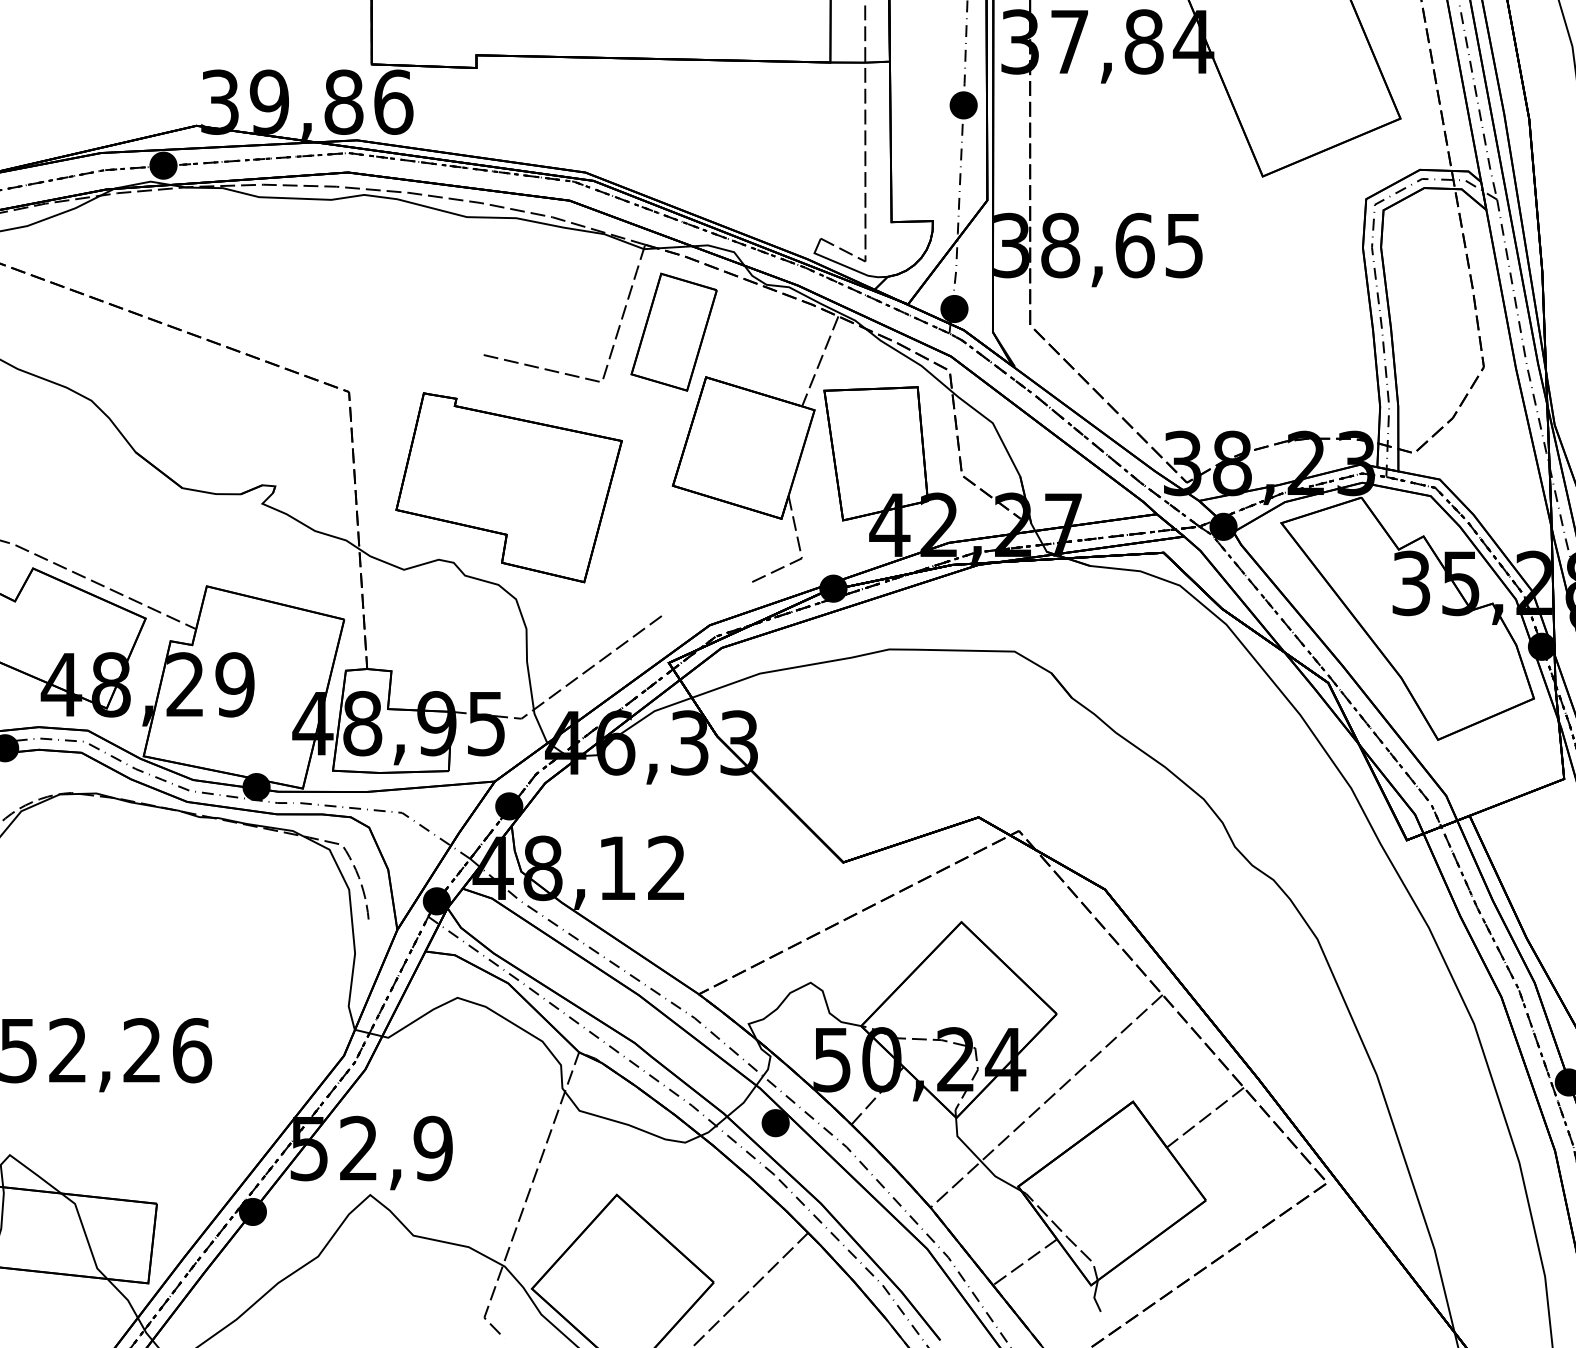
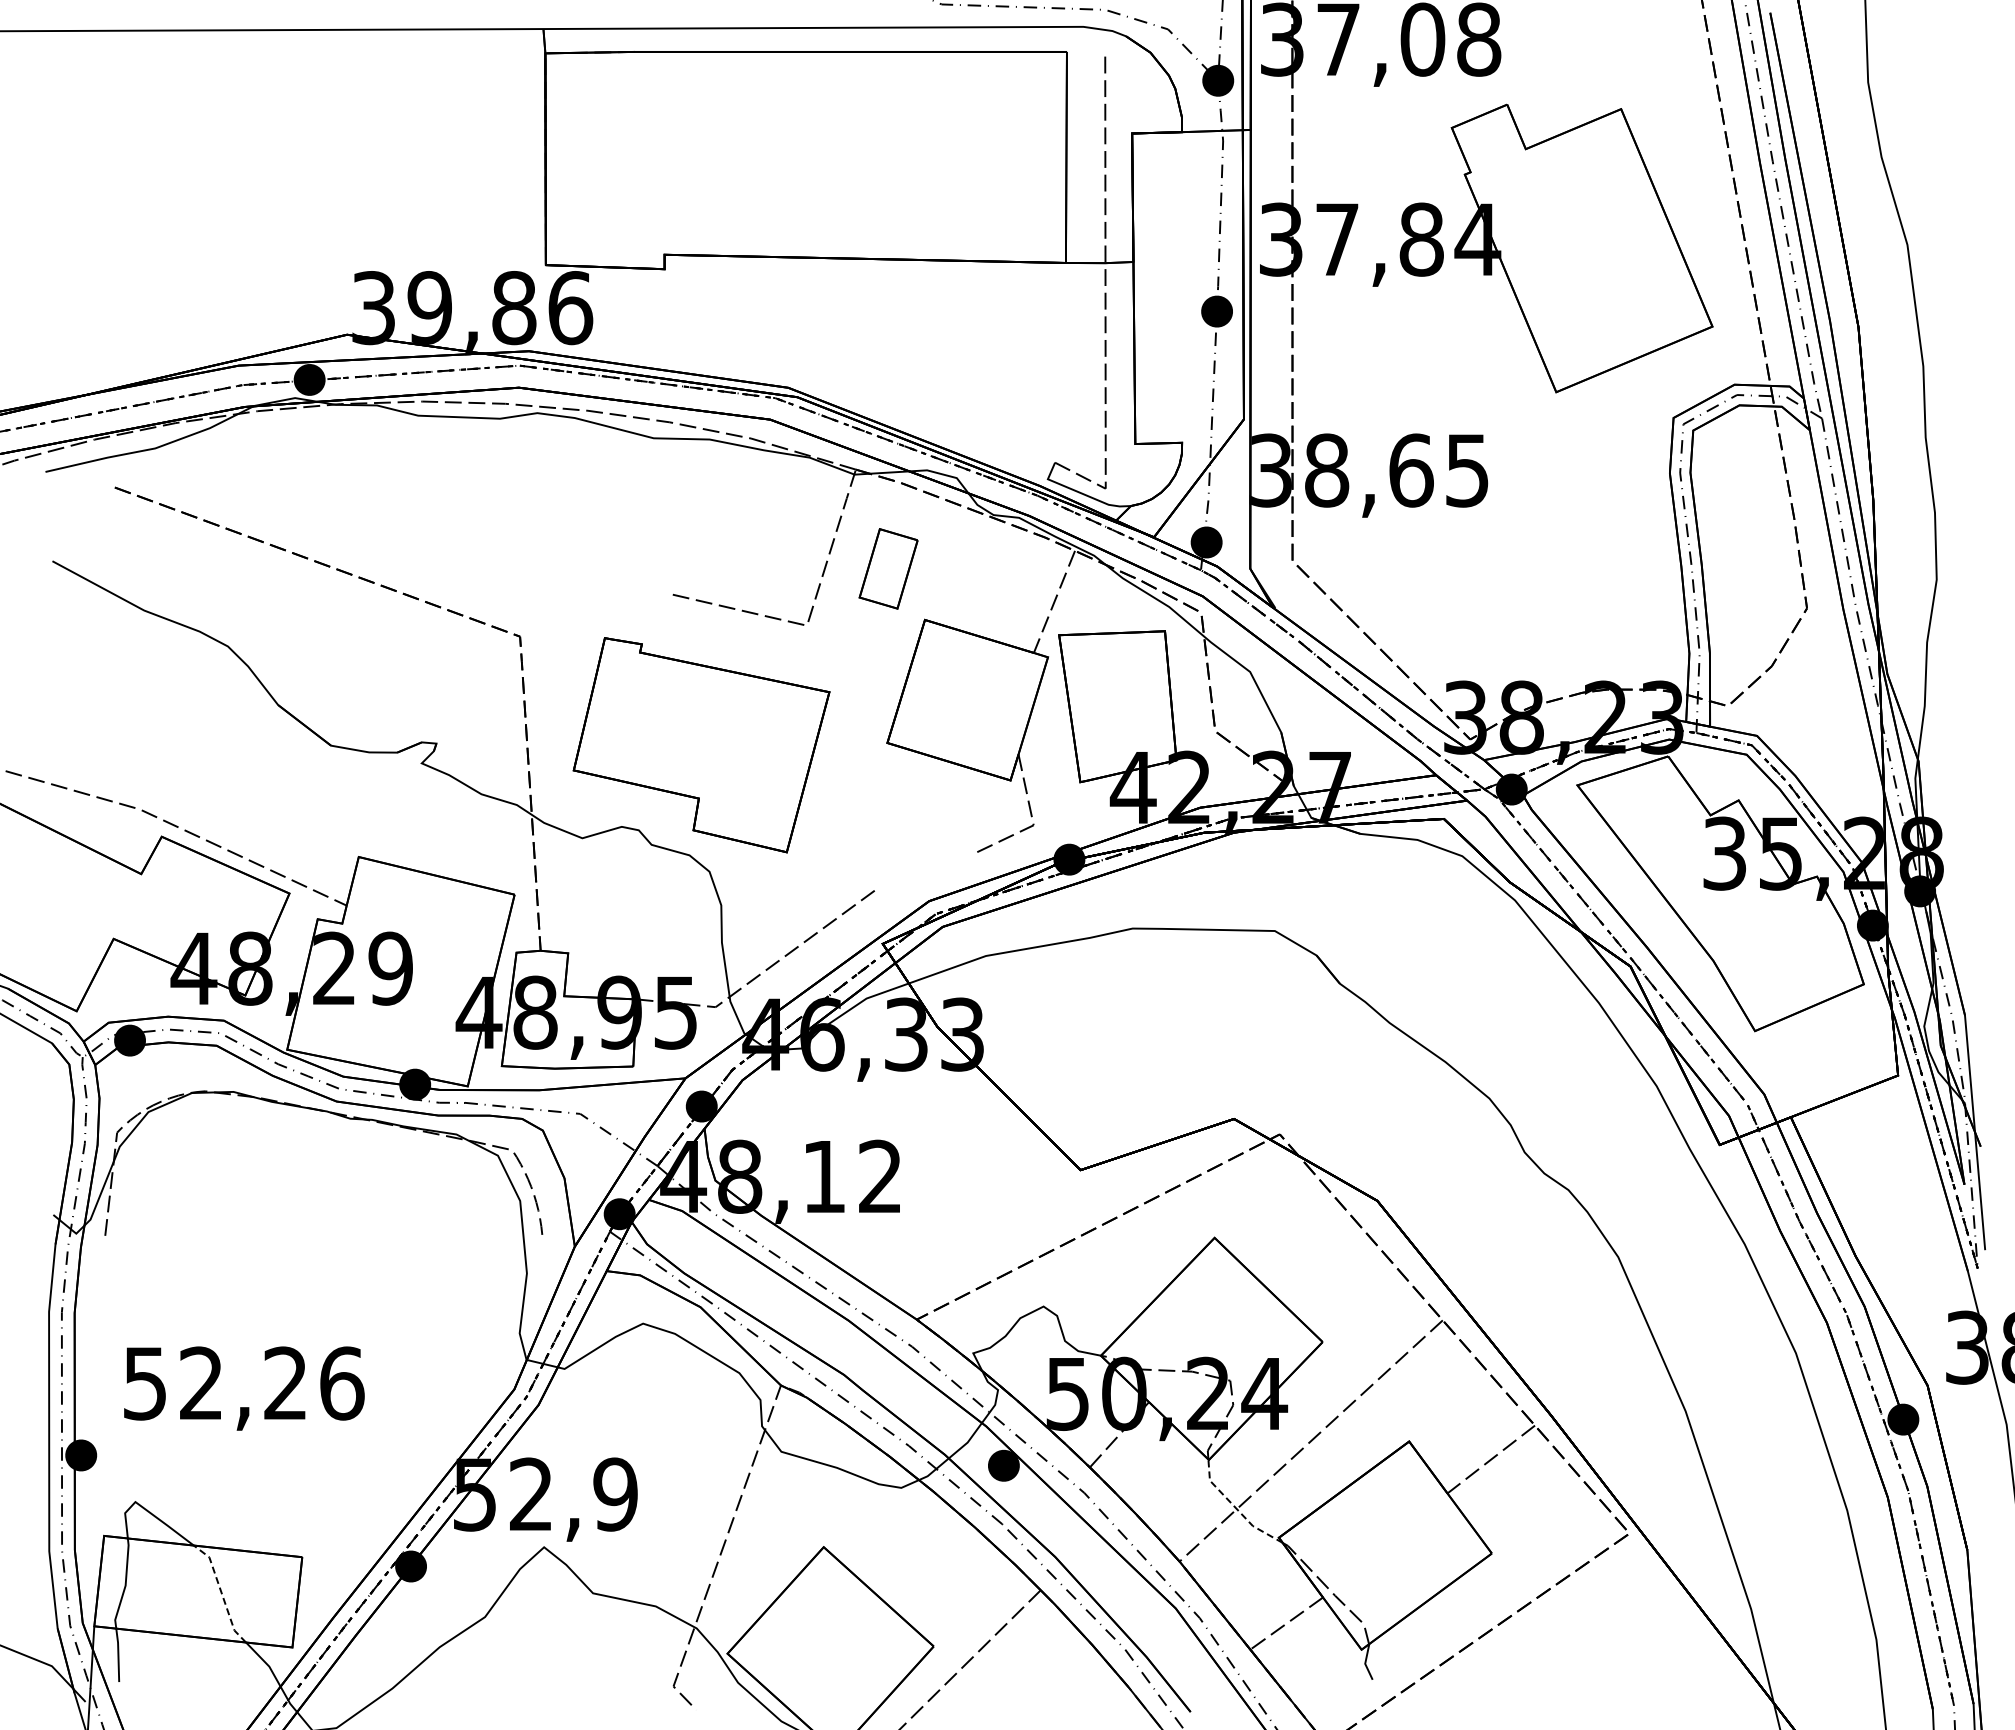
part: (673, 331) -> (888, 568), size x0.6
line: (979, 1160) -> (1235, 1508), solid -> dashed
line: (85, 1234) -> (221, 1592), solid -> dashed

